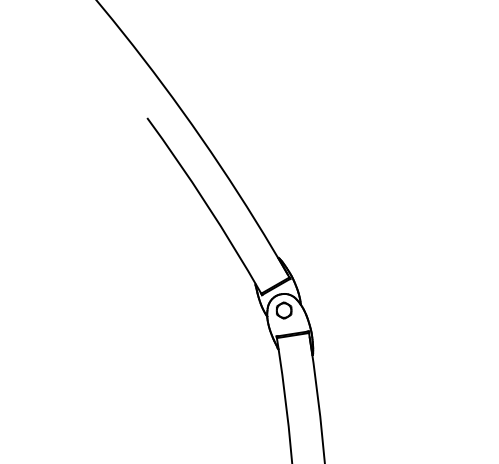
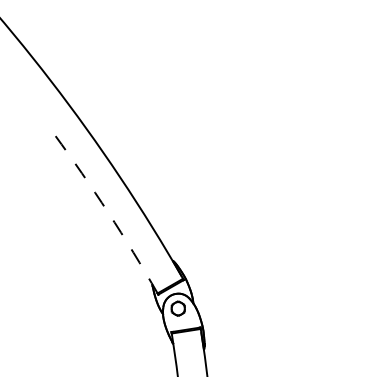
arc: (206, 204) -> (108, 212), solid -> dashed

